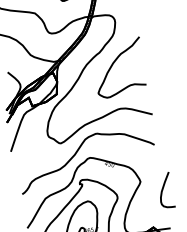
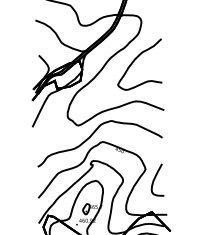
curve: (163, 189) -> (155, 179), moved

